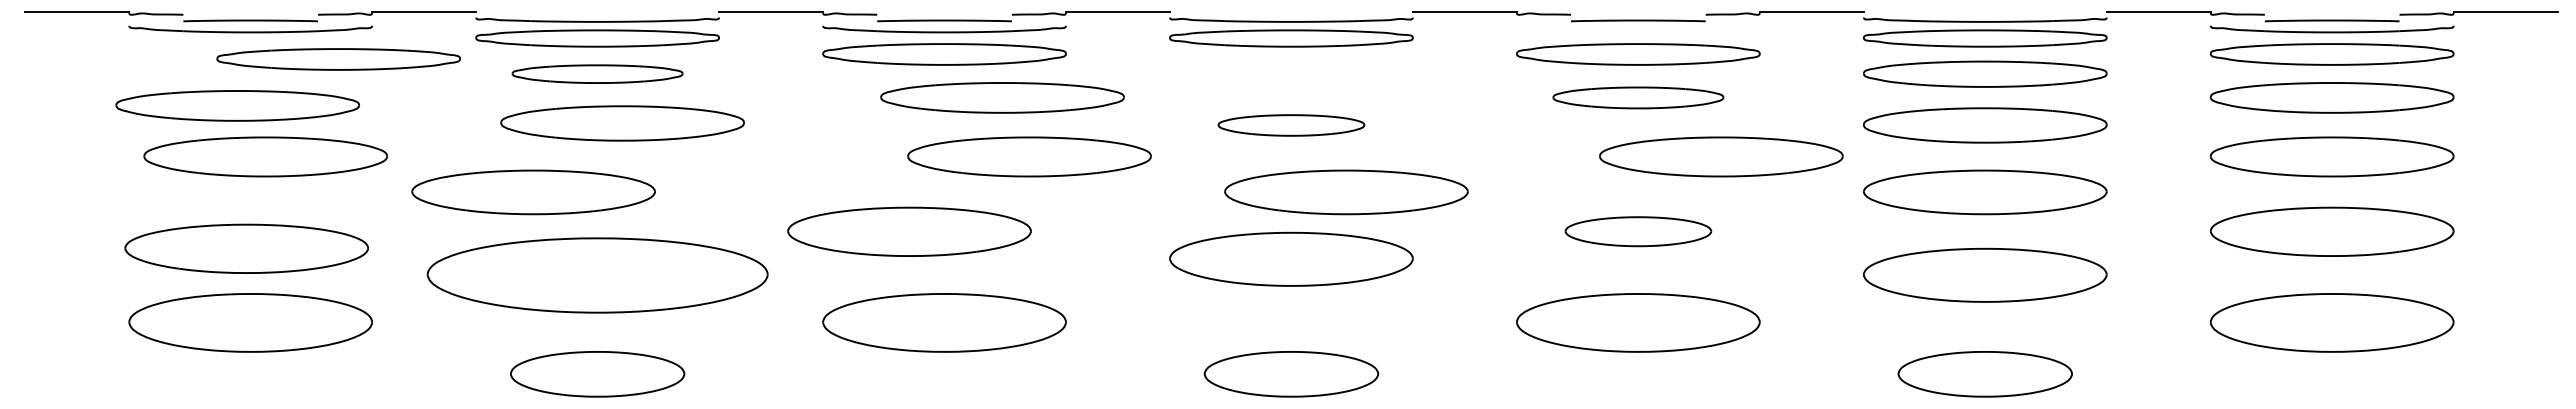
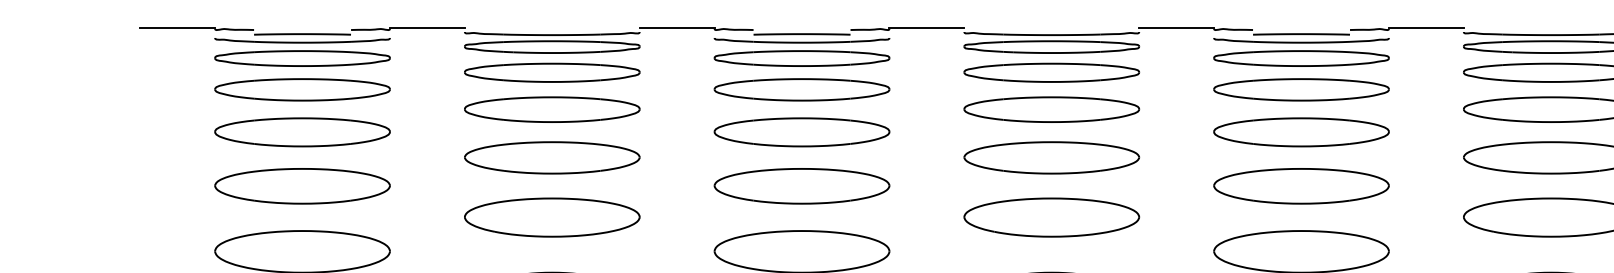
part: (1638, 29) -> (1301, 40), added
part: (338, 59) -> (302, 58), moved
part: (597, 73) -> (552, 72), size x1.43
part: (1291, 73) -> (1051, 72), added
part: (1002, 97) -> (802, 89), moved
part: (1638, 97) -> (1301, 89), size x1.43
part: (237, 105) -> (302, 89), moved
part: (622, 123) -> (552, 109), moved
part: (1291, 125) -> (1051, 109), size x1.67
part: (265, 156) -> (302, 132), moved
part: (1029, 156) -> (802, 132), moved
part: (1721, 156) -> (1301, 132), moved
part: (533, 192) -> (552, 157), moved
part: (1346, 192) -> (1051, 157), moved
part: (909, 231) -> (802, 186), moved
part: (1638, 231) -> (1301, 186), size x1.67
part: (246, 248) -> (302, 186), moved
part: (1291, 258) -> (1051, 216), moved
part: (597, 274) -> (552, 216), size x0.71

